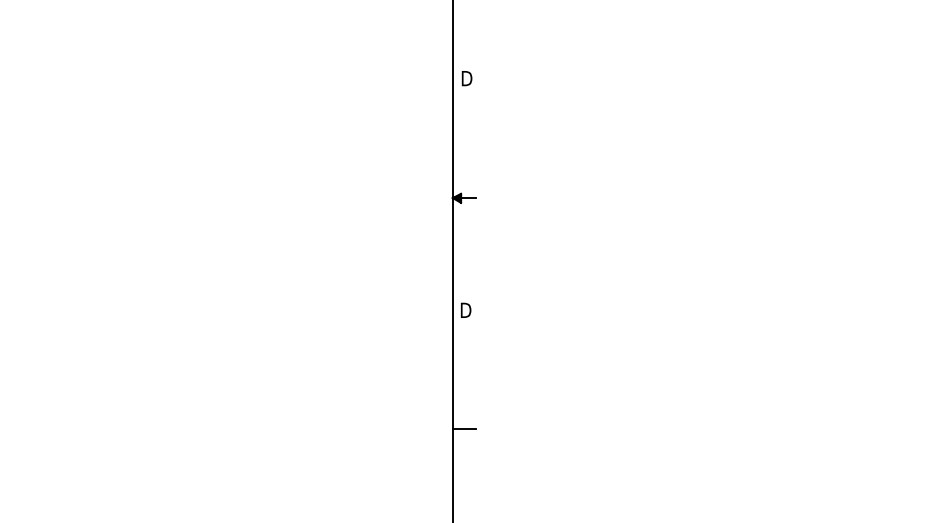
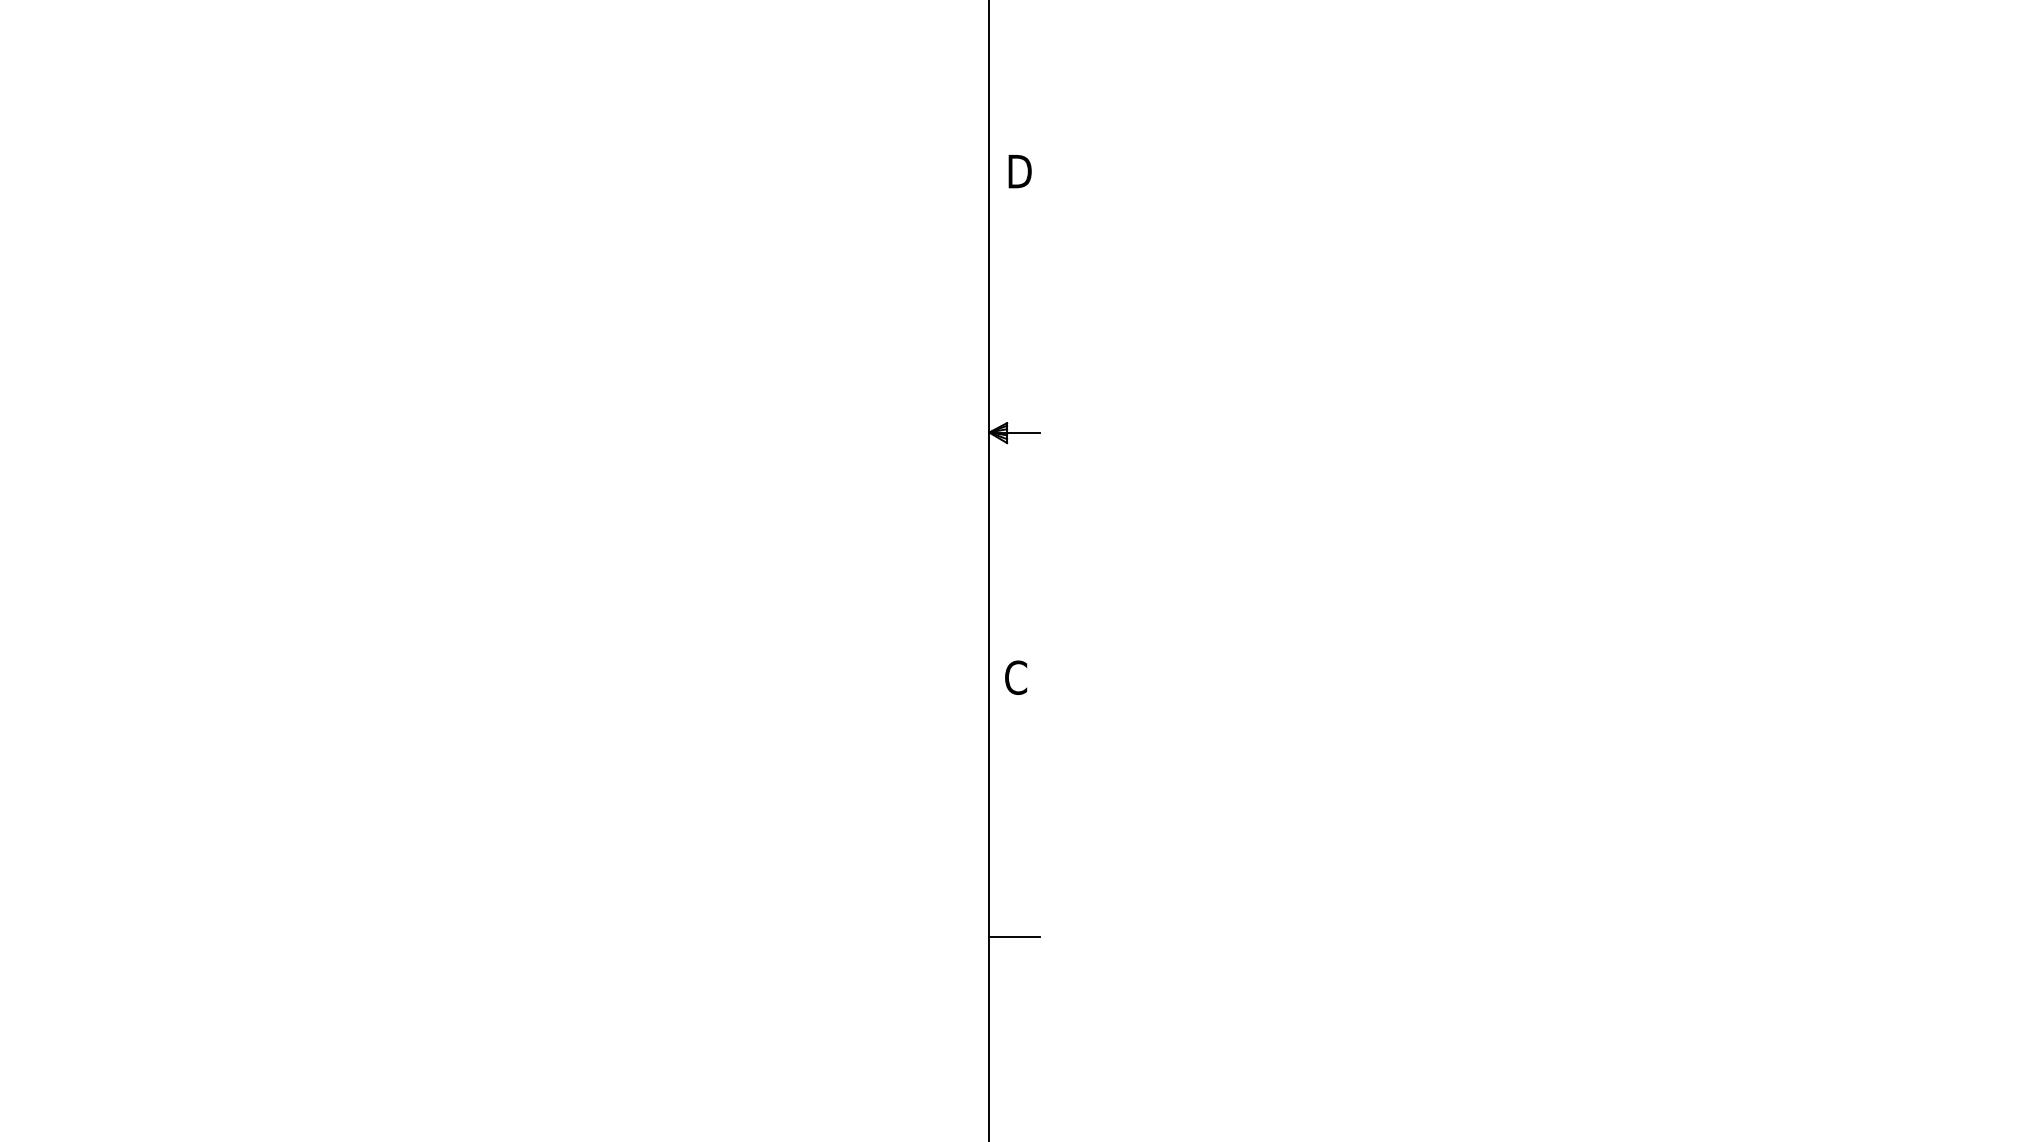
text: (465, 310) -> (1016, 678), D -> C

